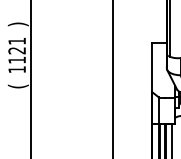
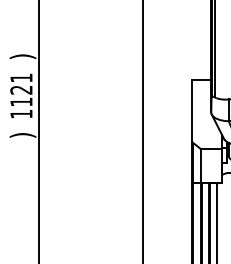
text: (17, 86) -> (22, 135), ( -> )

